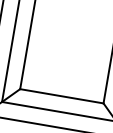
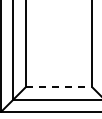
line: (62, 96) -> (59, 87), solid -> dashed

